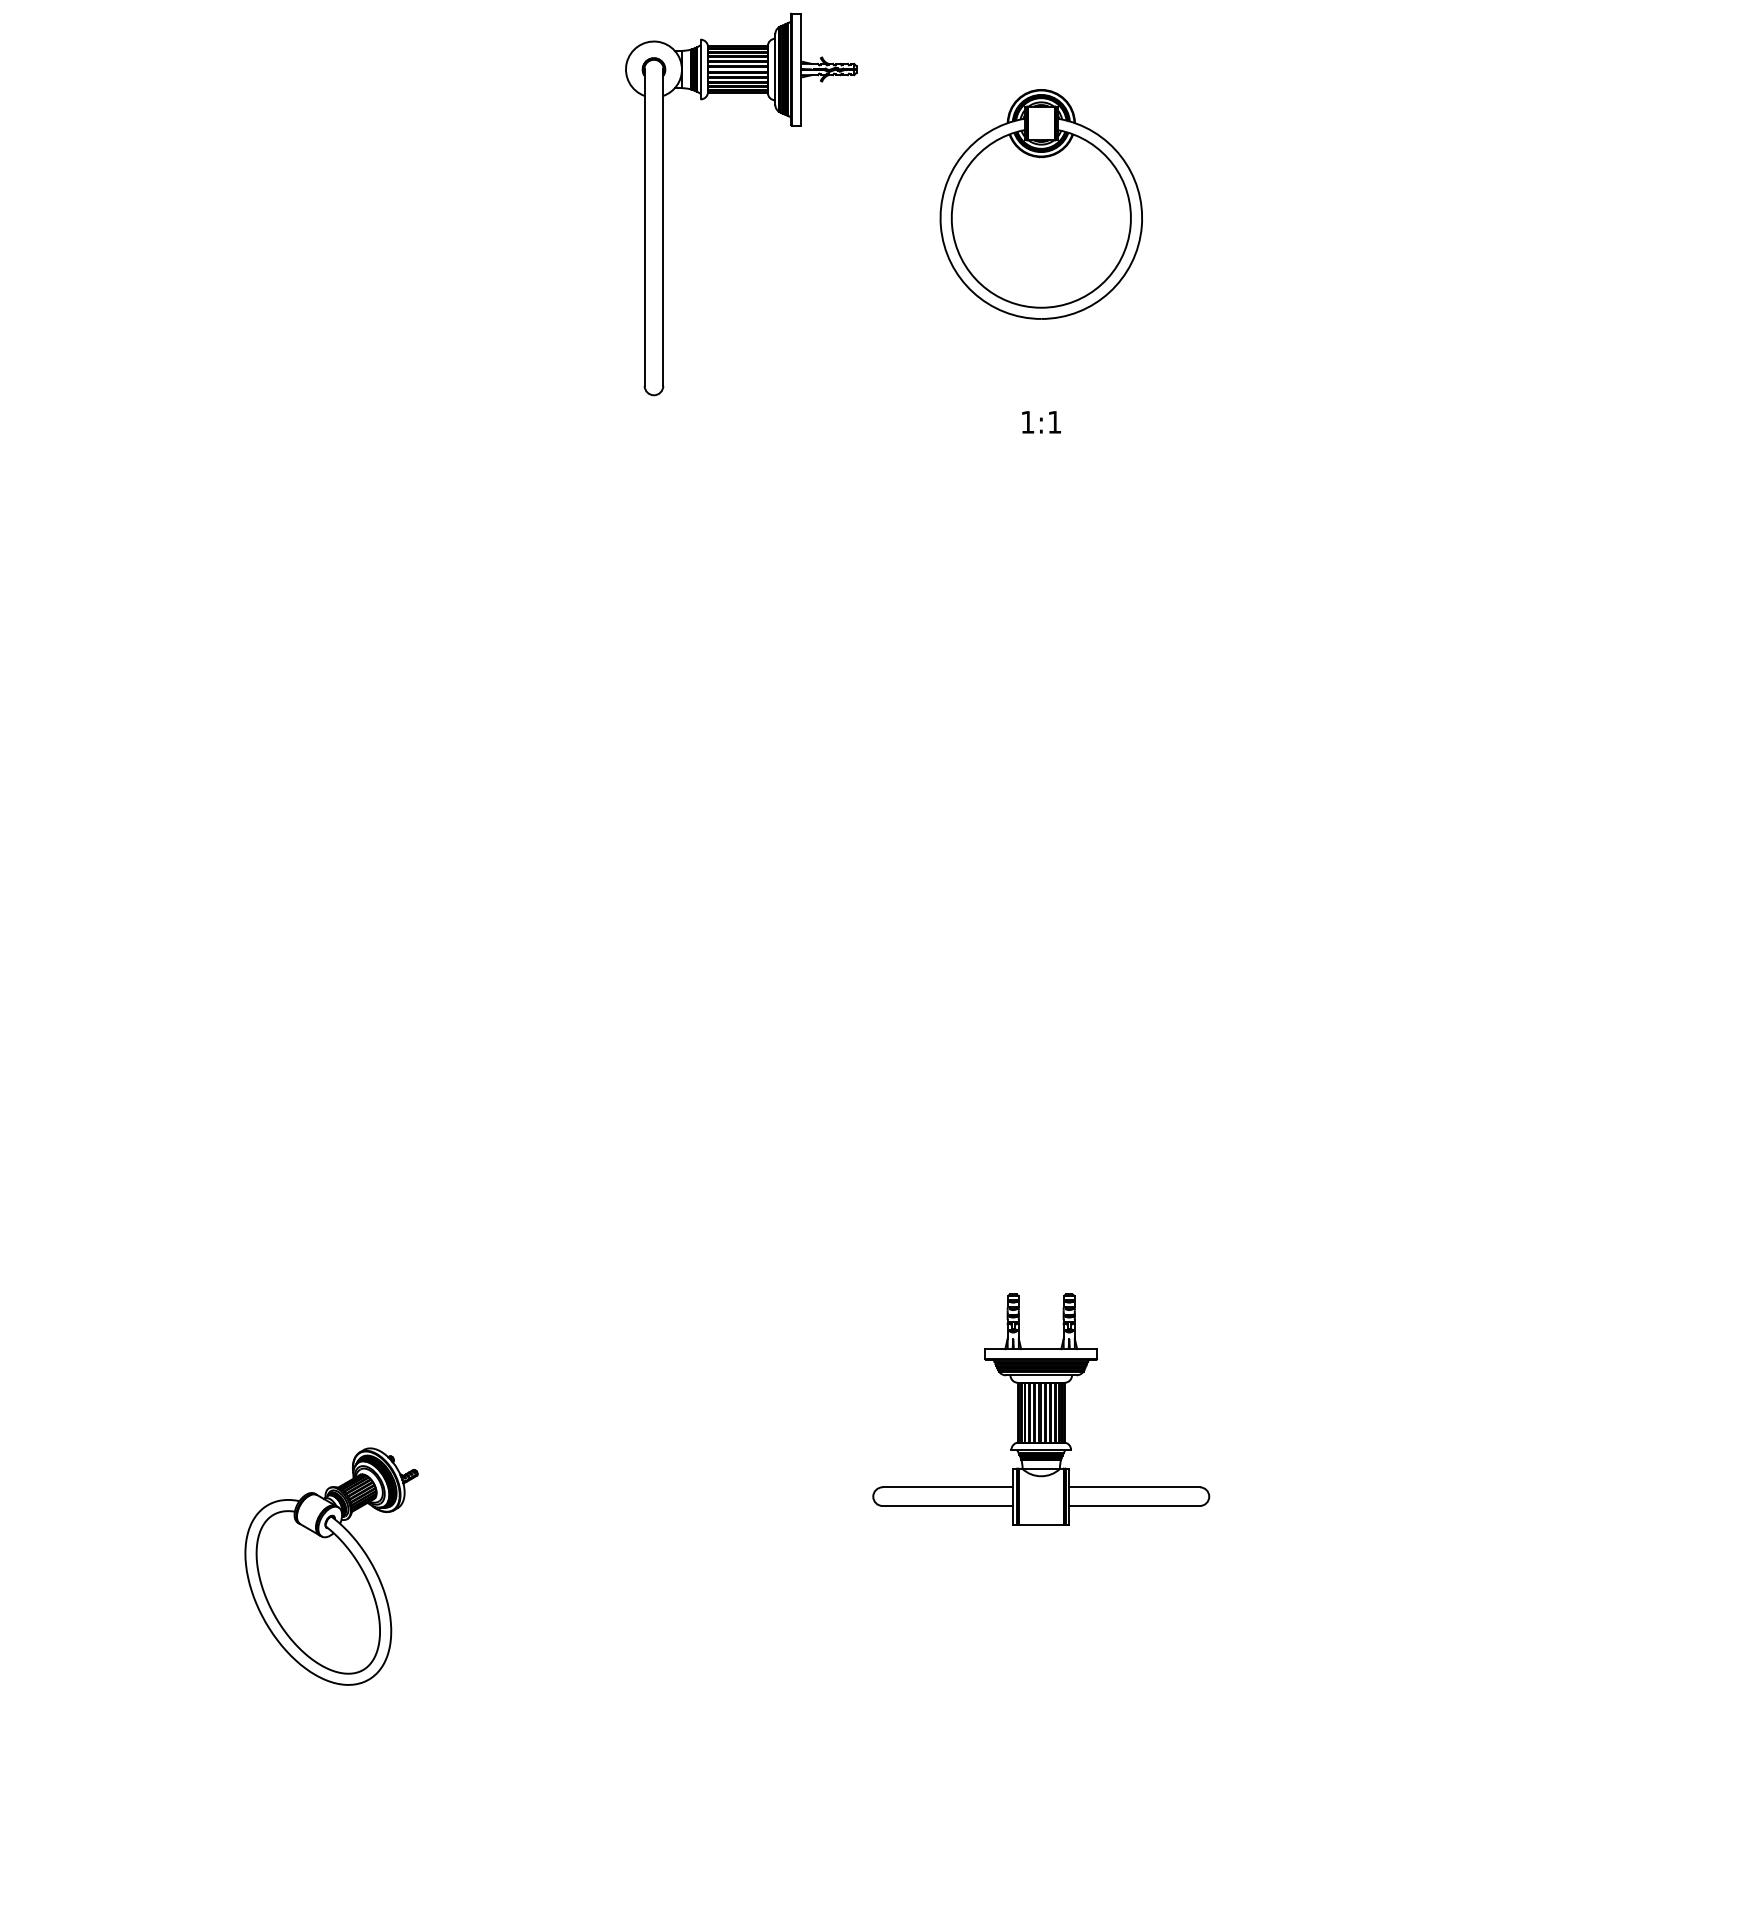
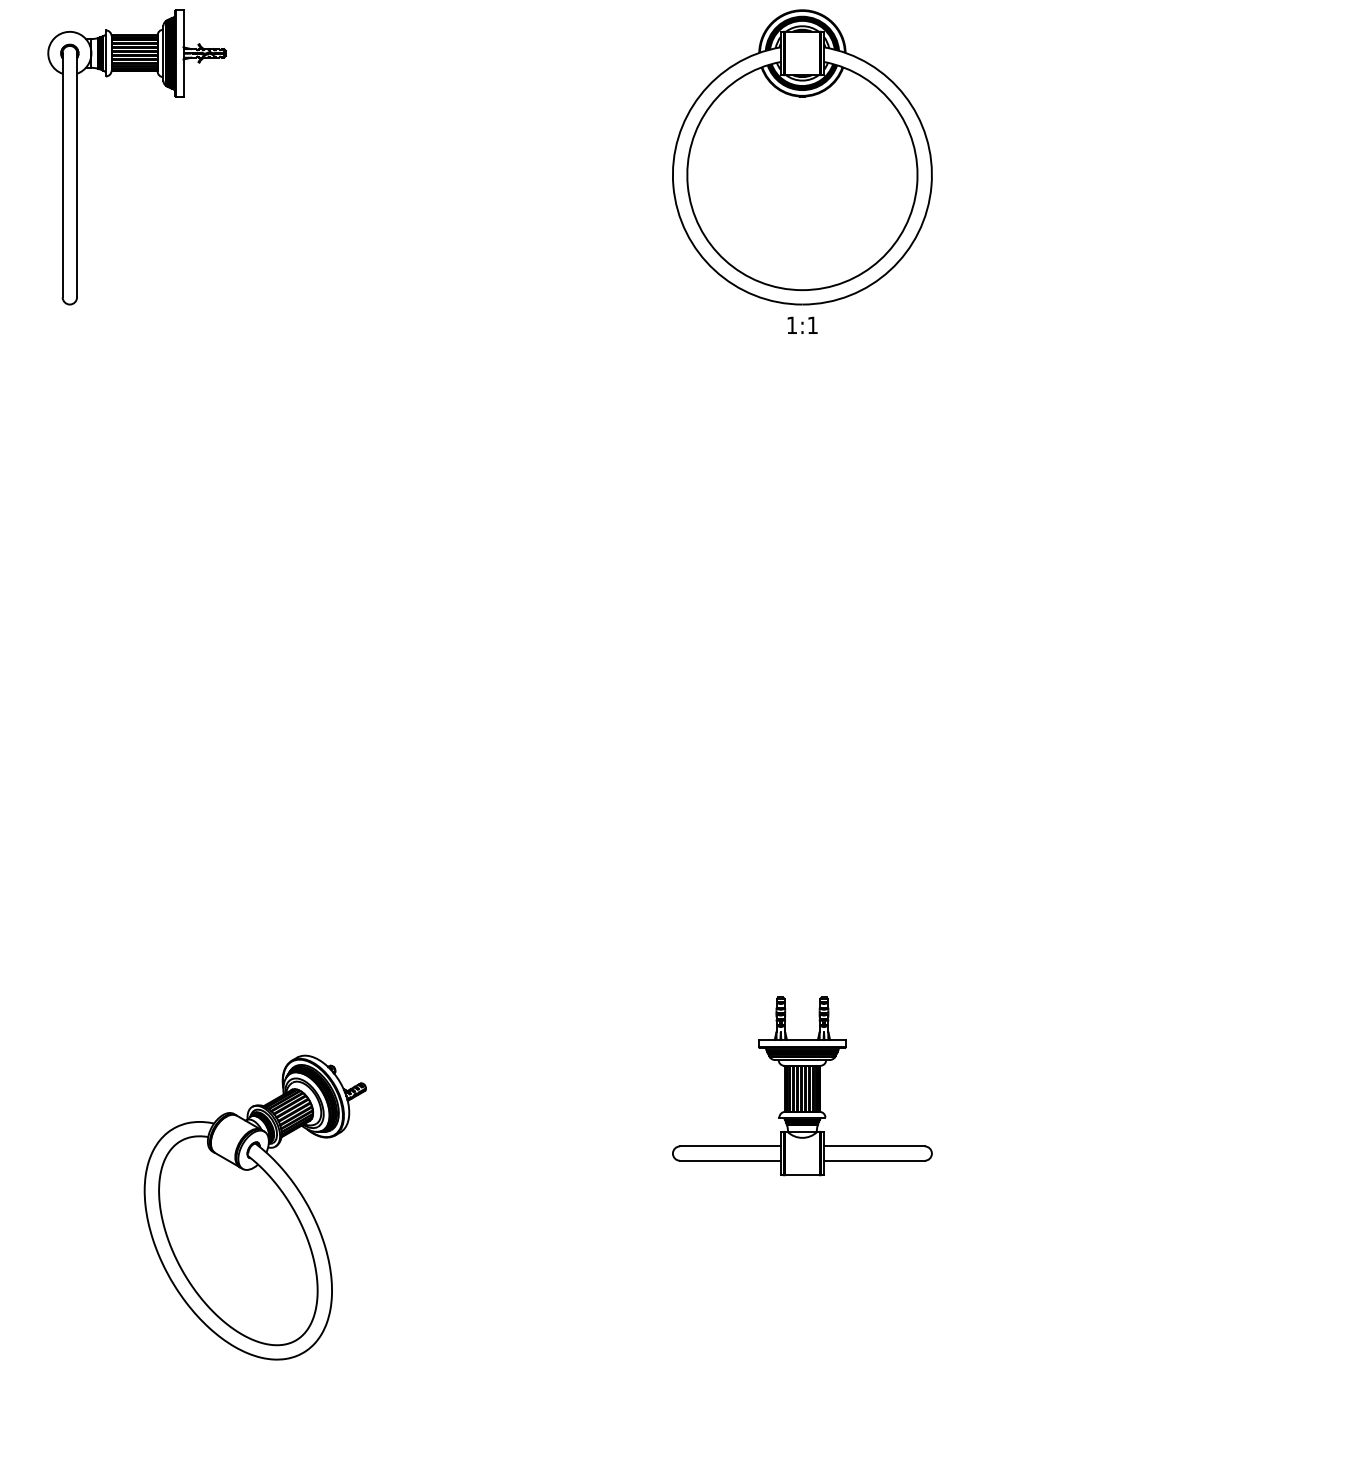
part: (663, 204) -> (77, 157), moved
part: (1041, 204) -> (802, 157), size x1.67
part: (331, 1566) -> (255, 1207), size x1.67

